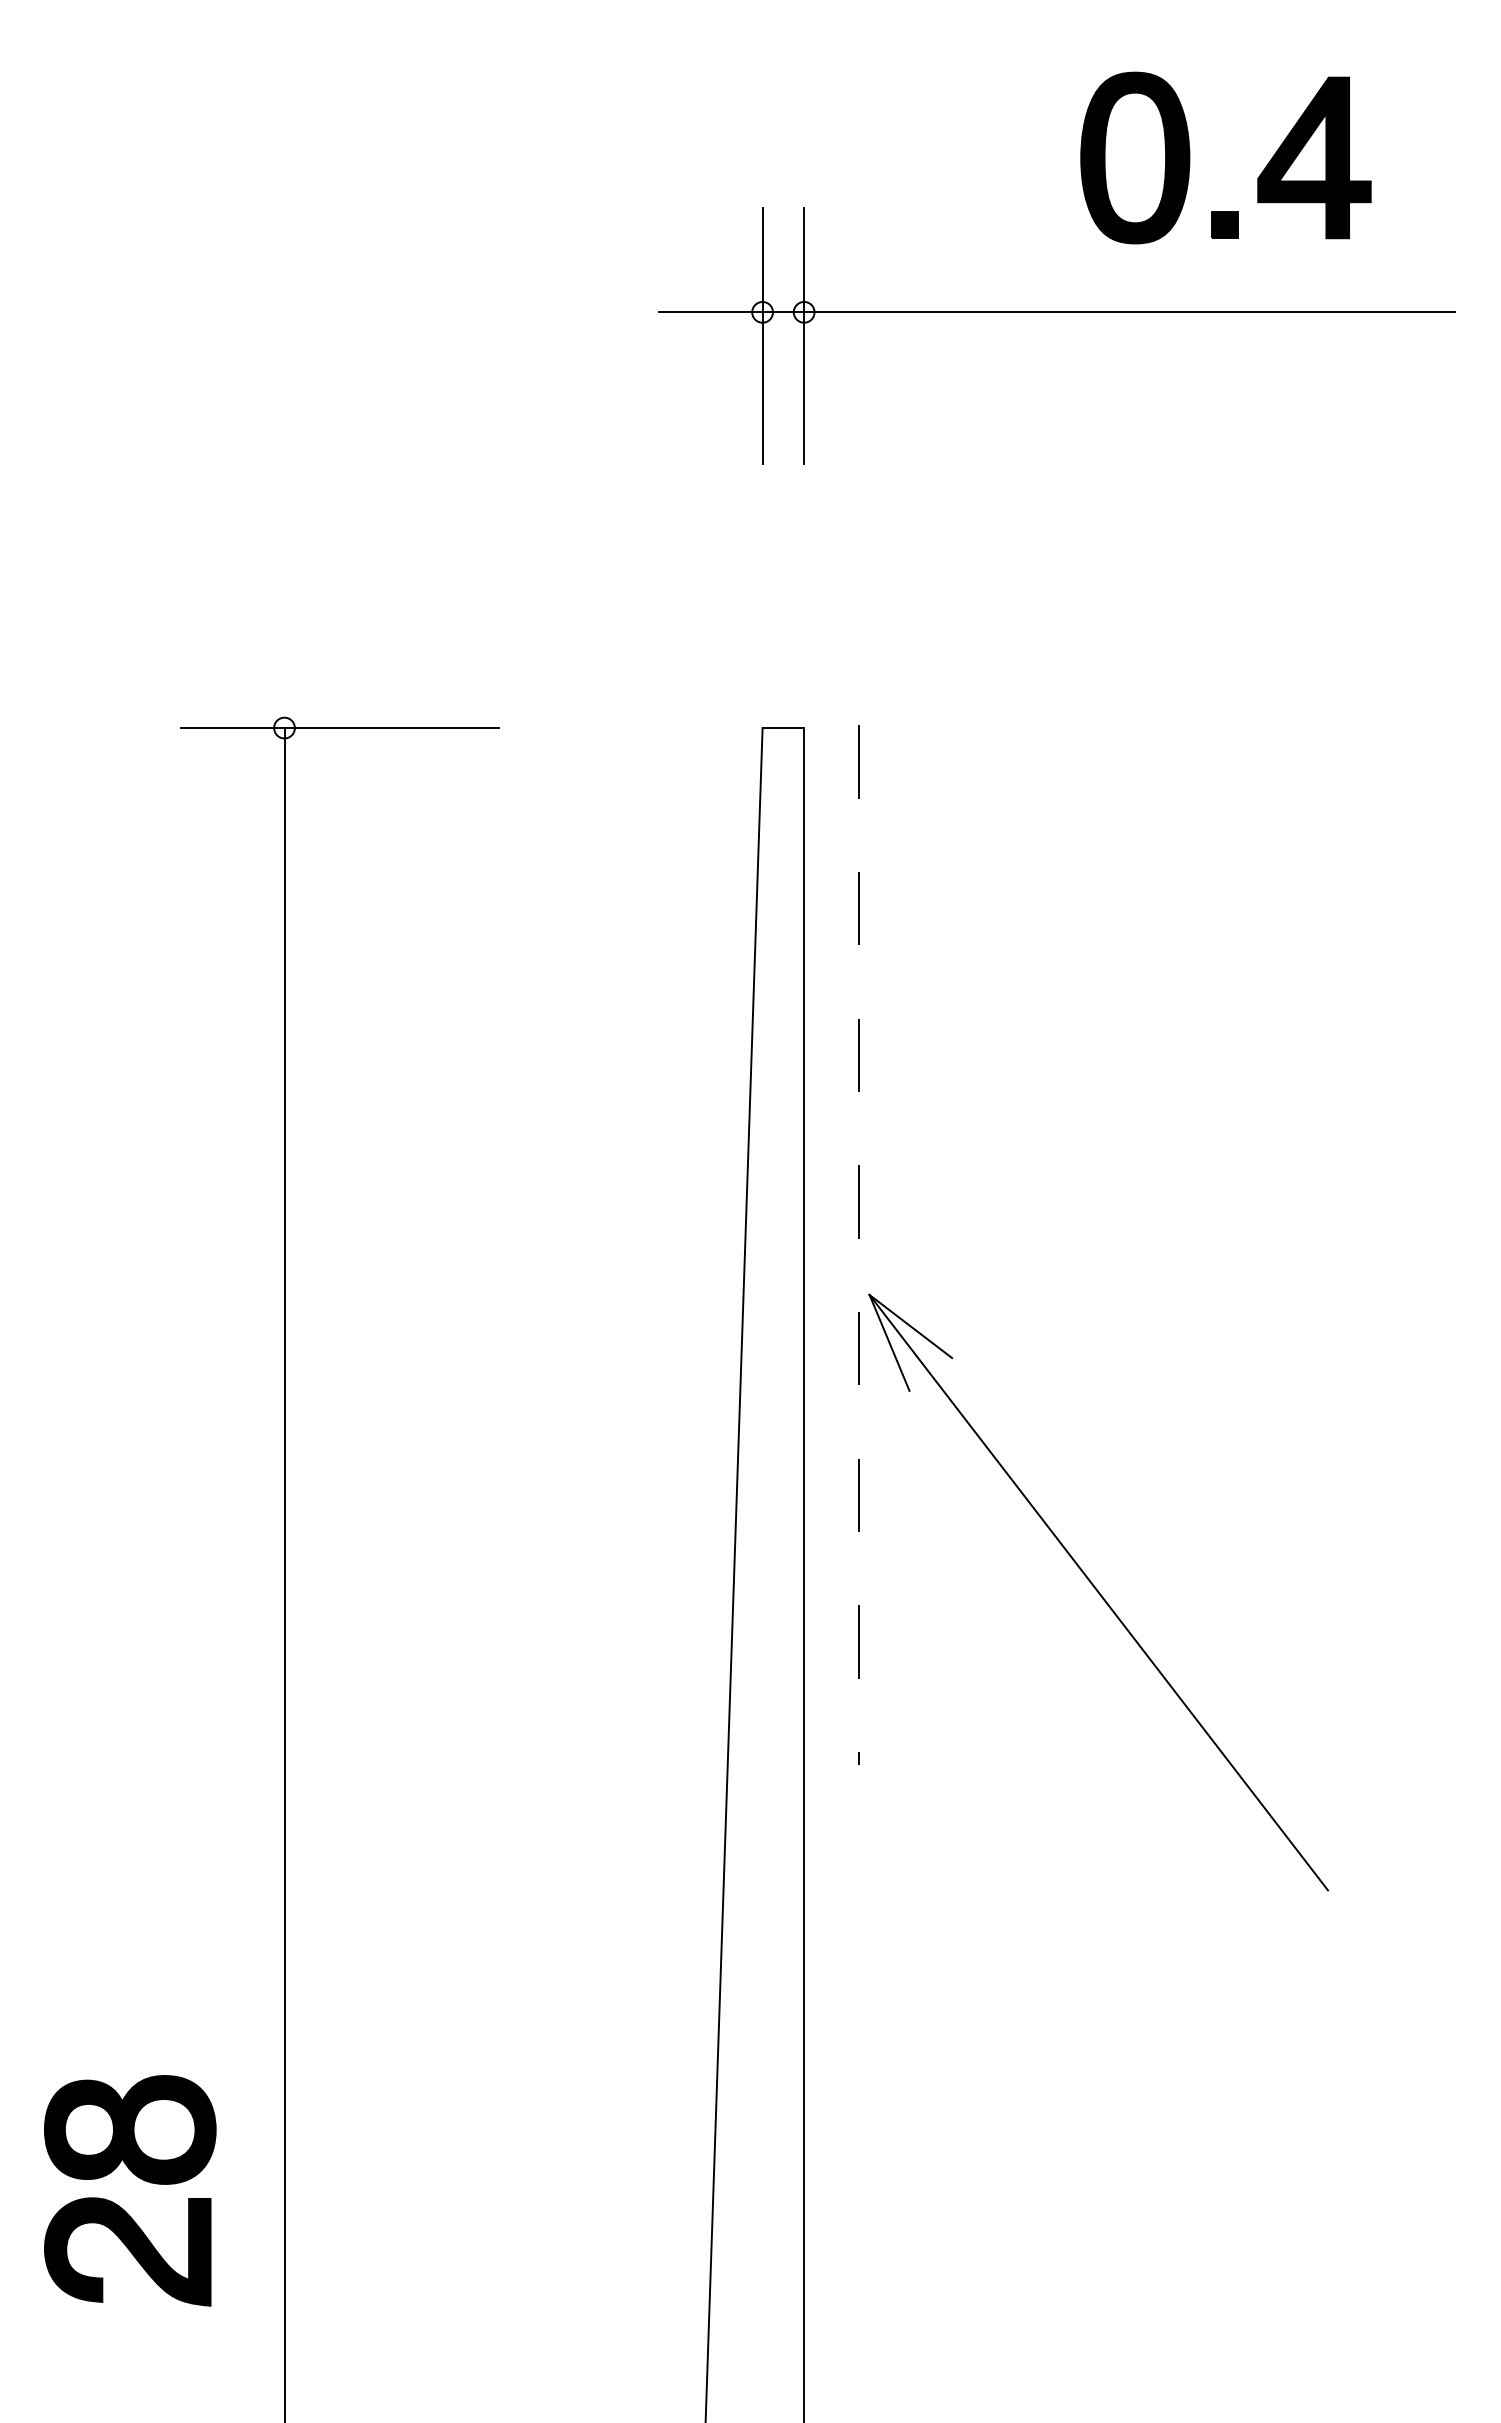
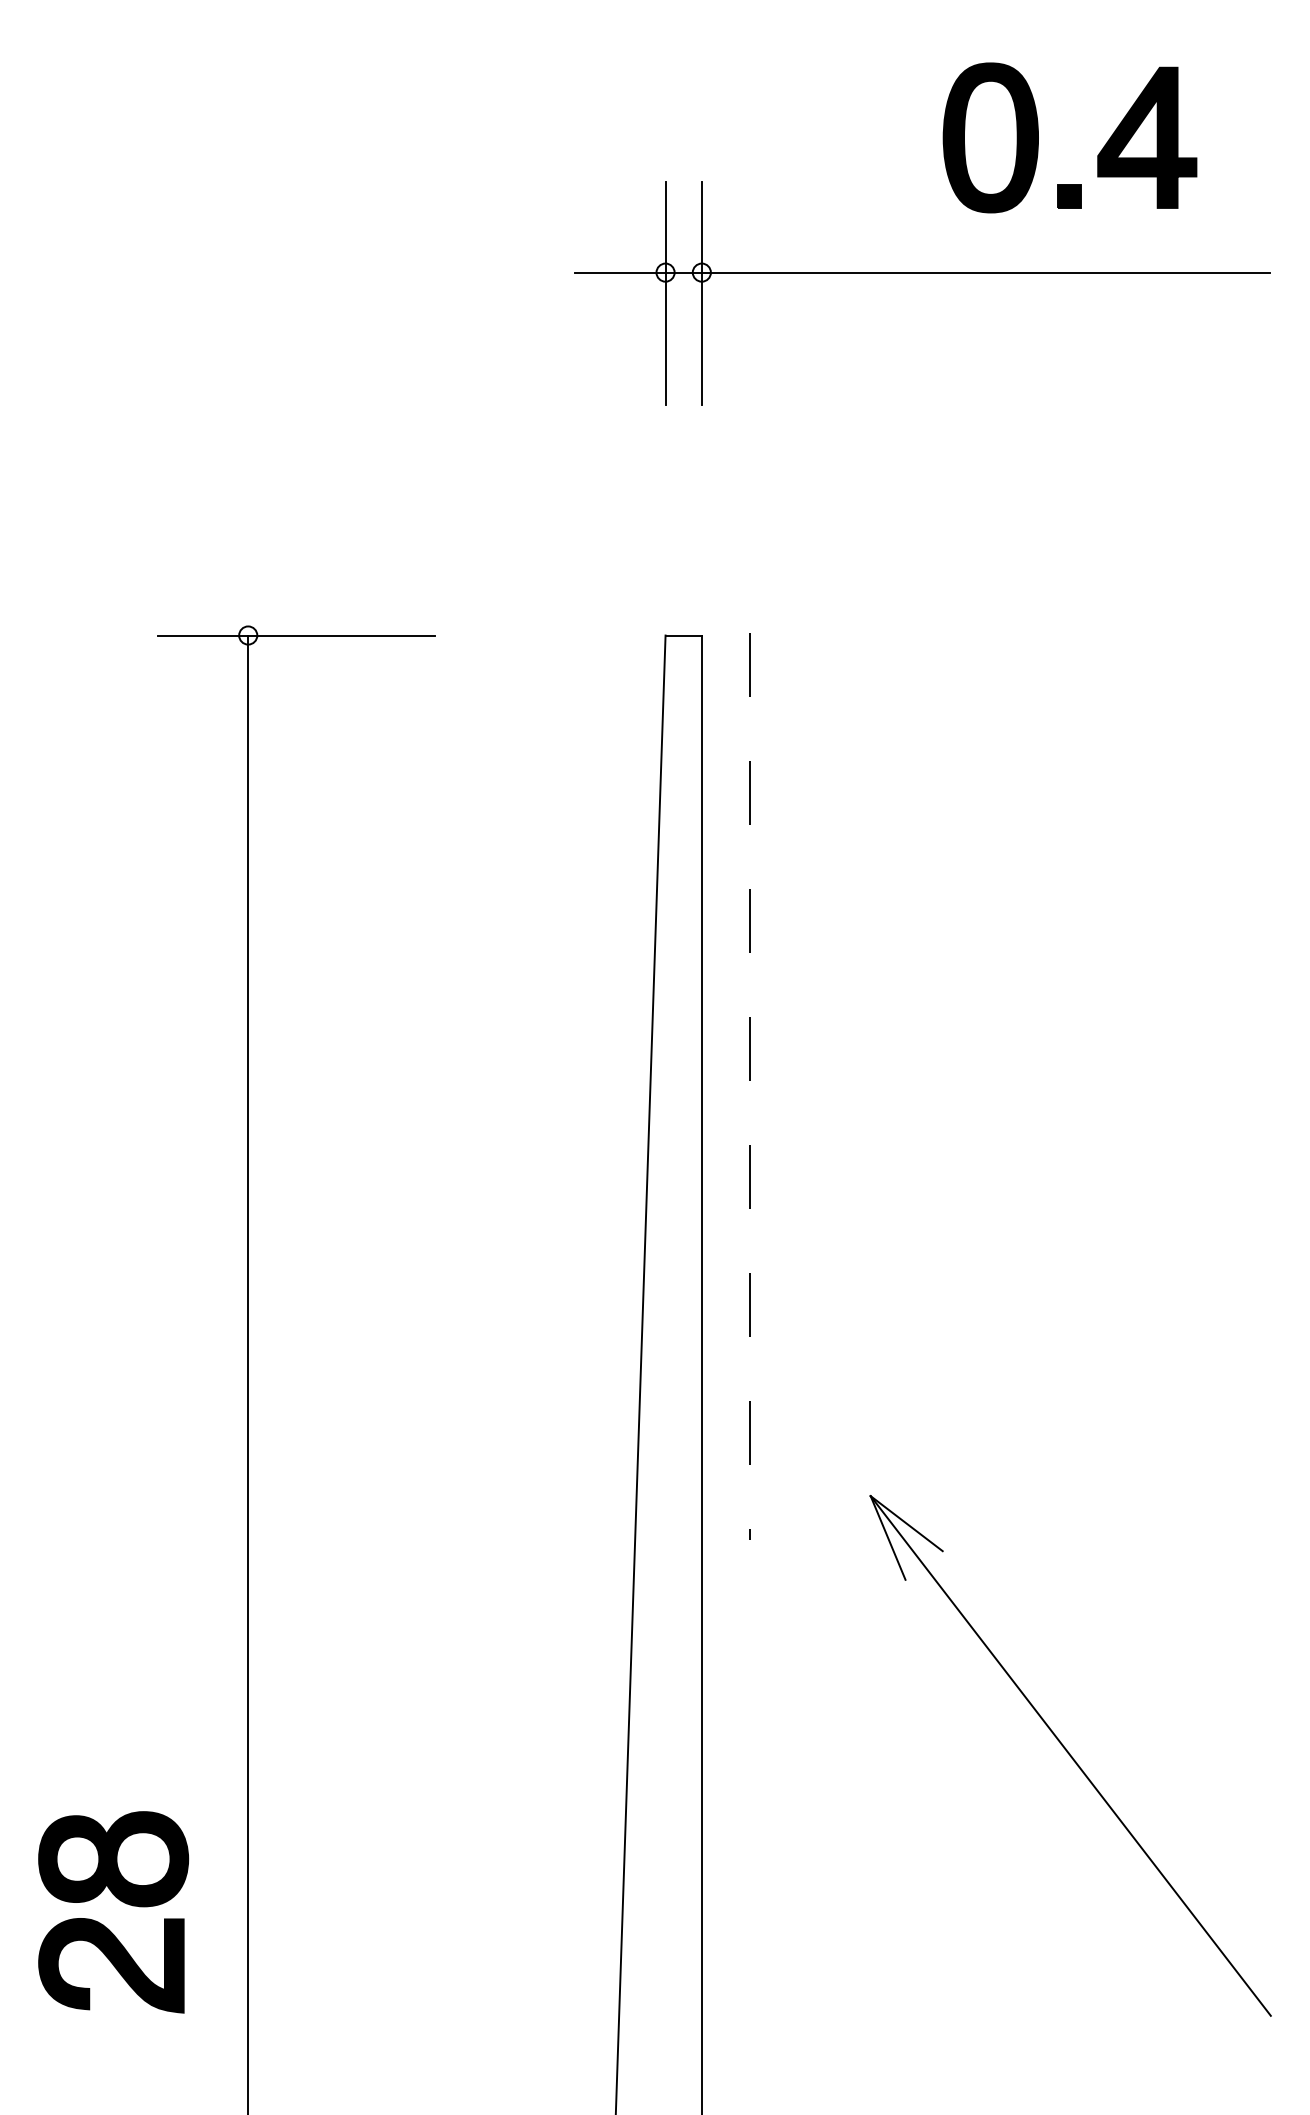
part: (1098, 1592) -> (1070, 1755), moved

